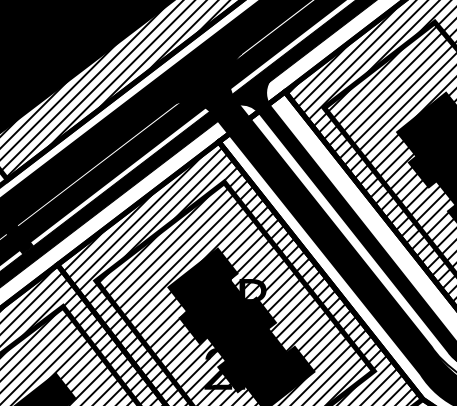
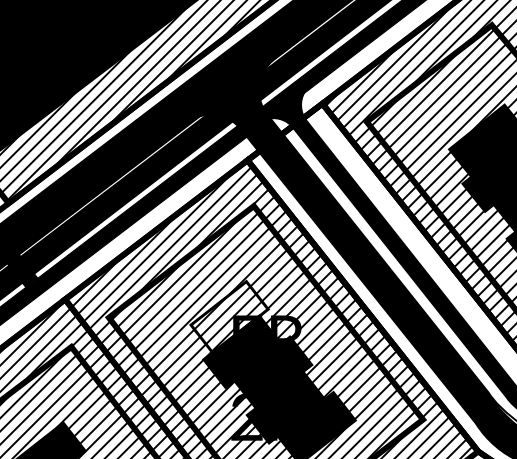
fill: (202, 279) -> (229, 316), removed

